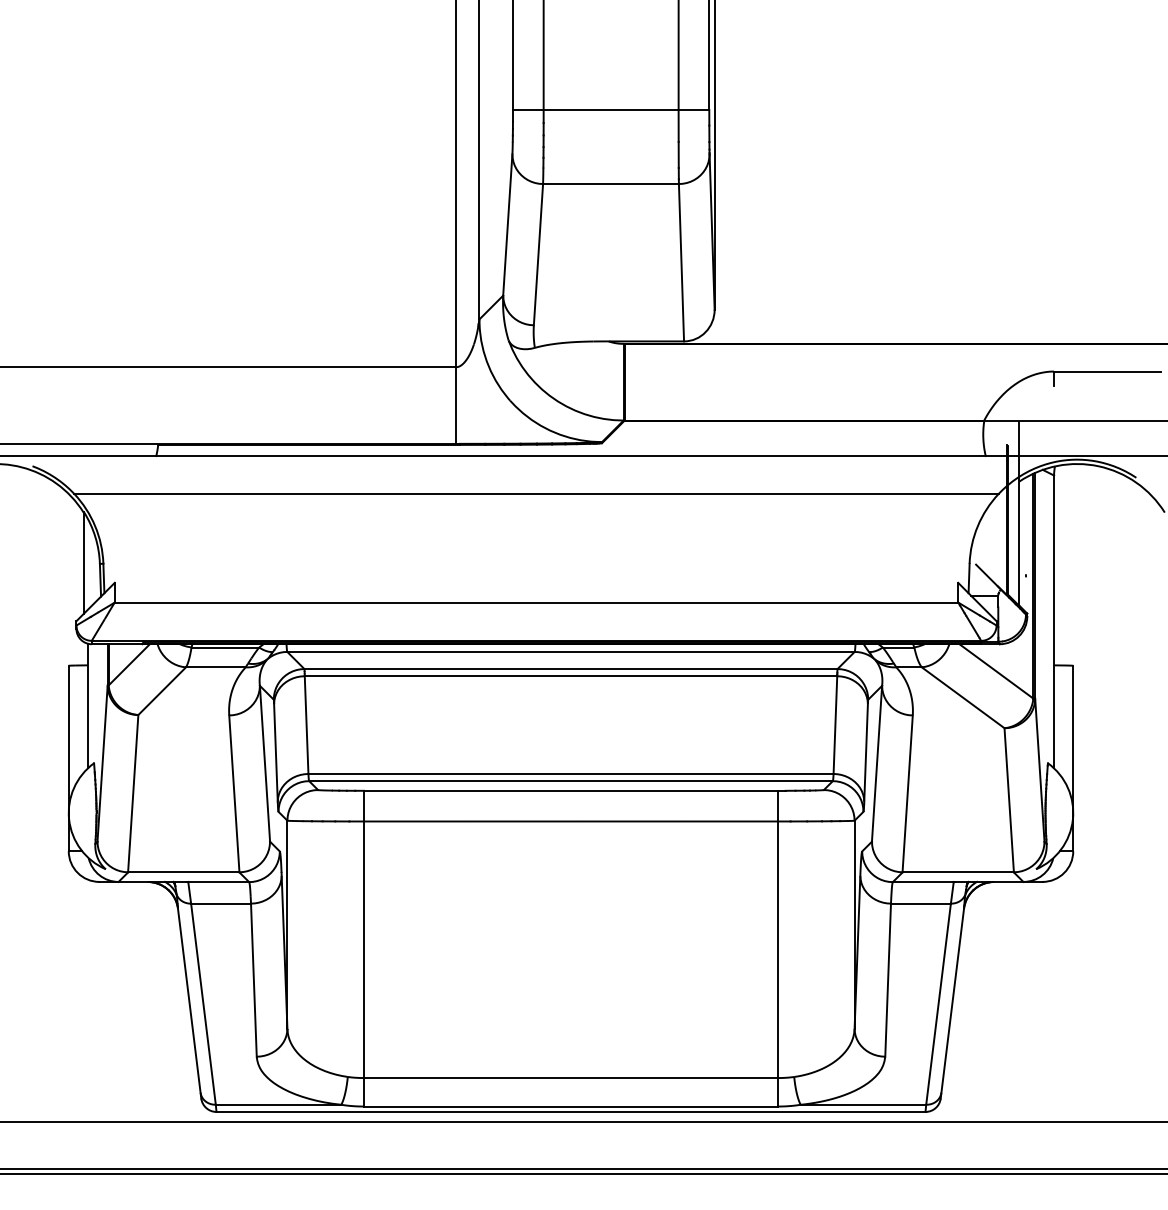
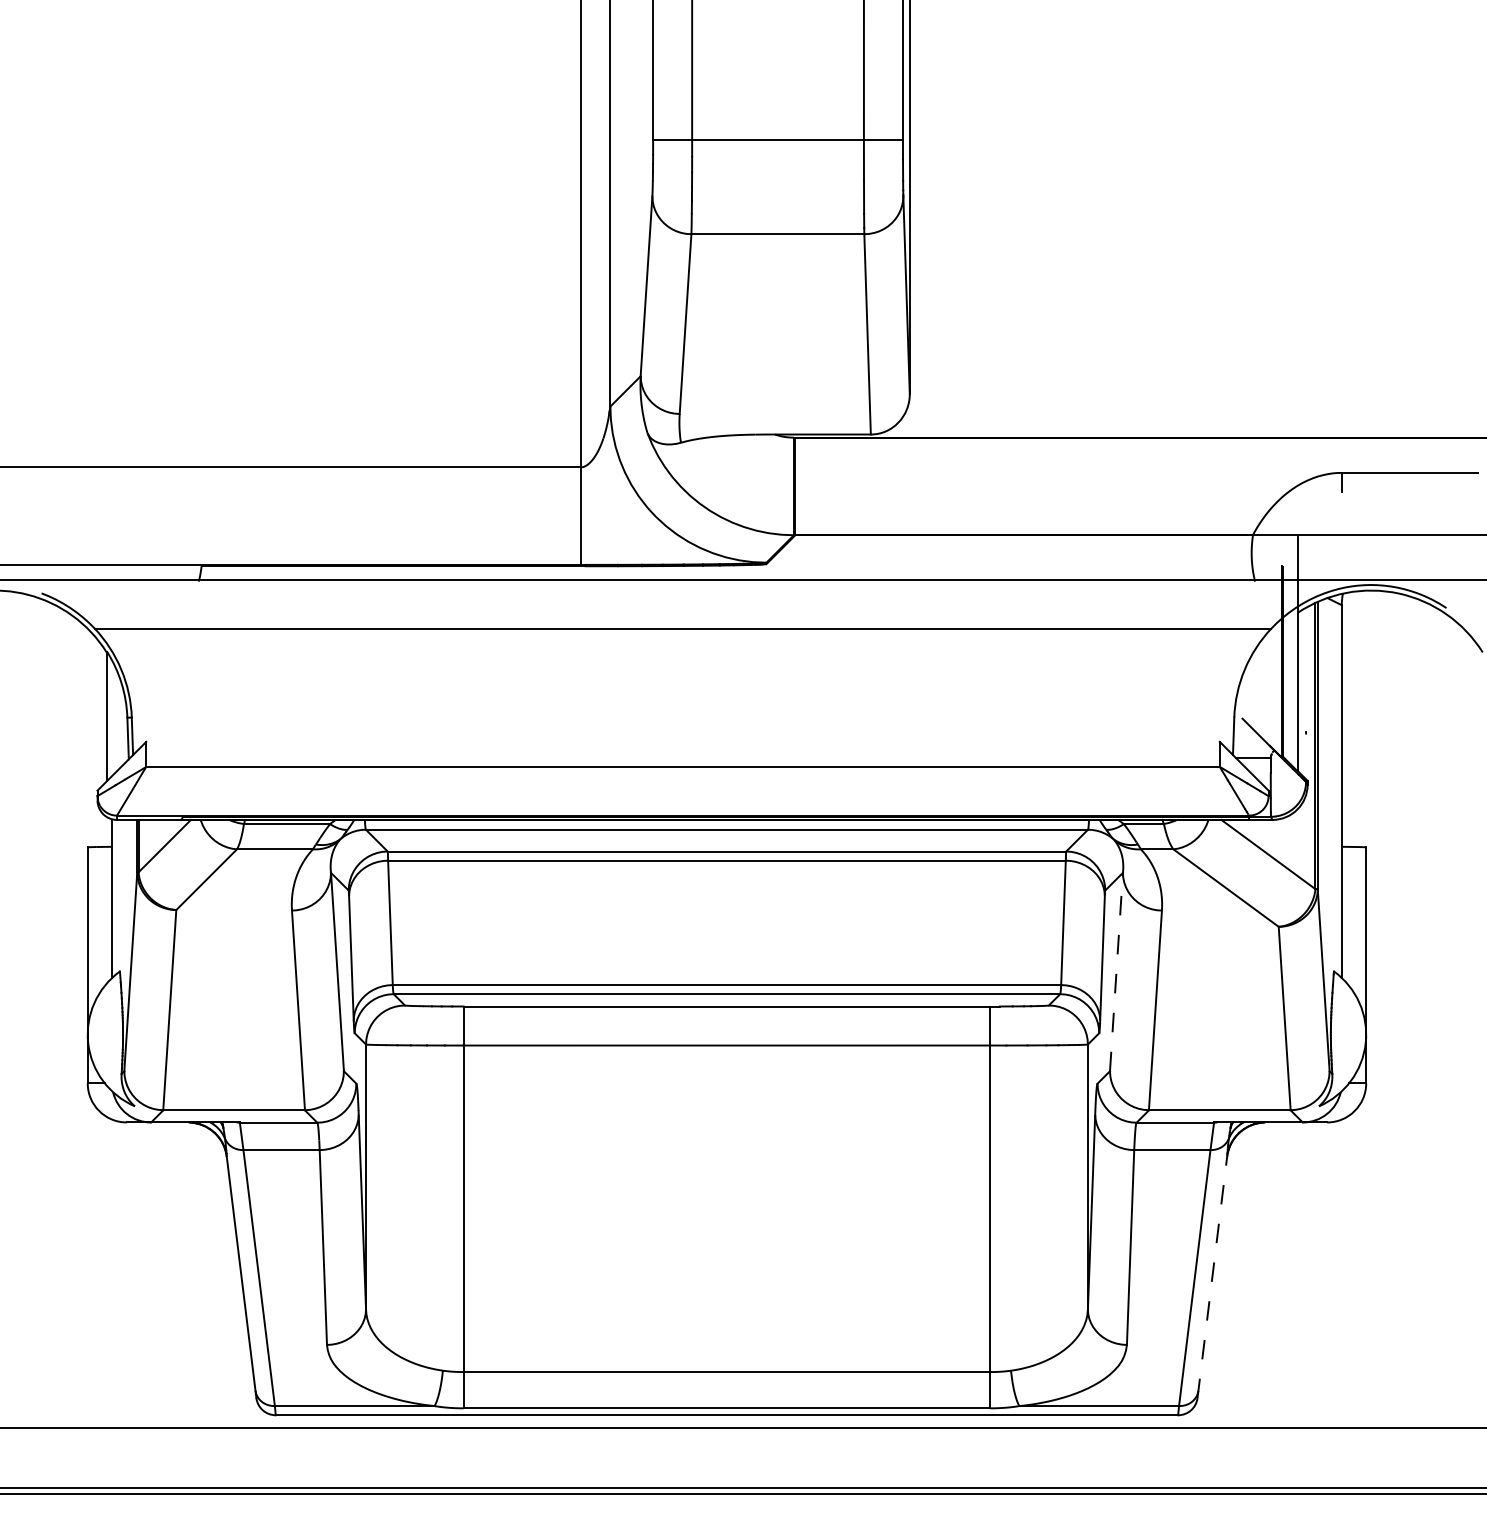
line: (877, 763) -> (1116, 971), solid -> dashed
line: (952, 1003) -> (1212, 1277), solid -> dashed

